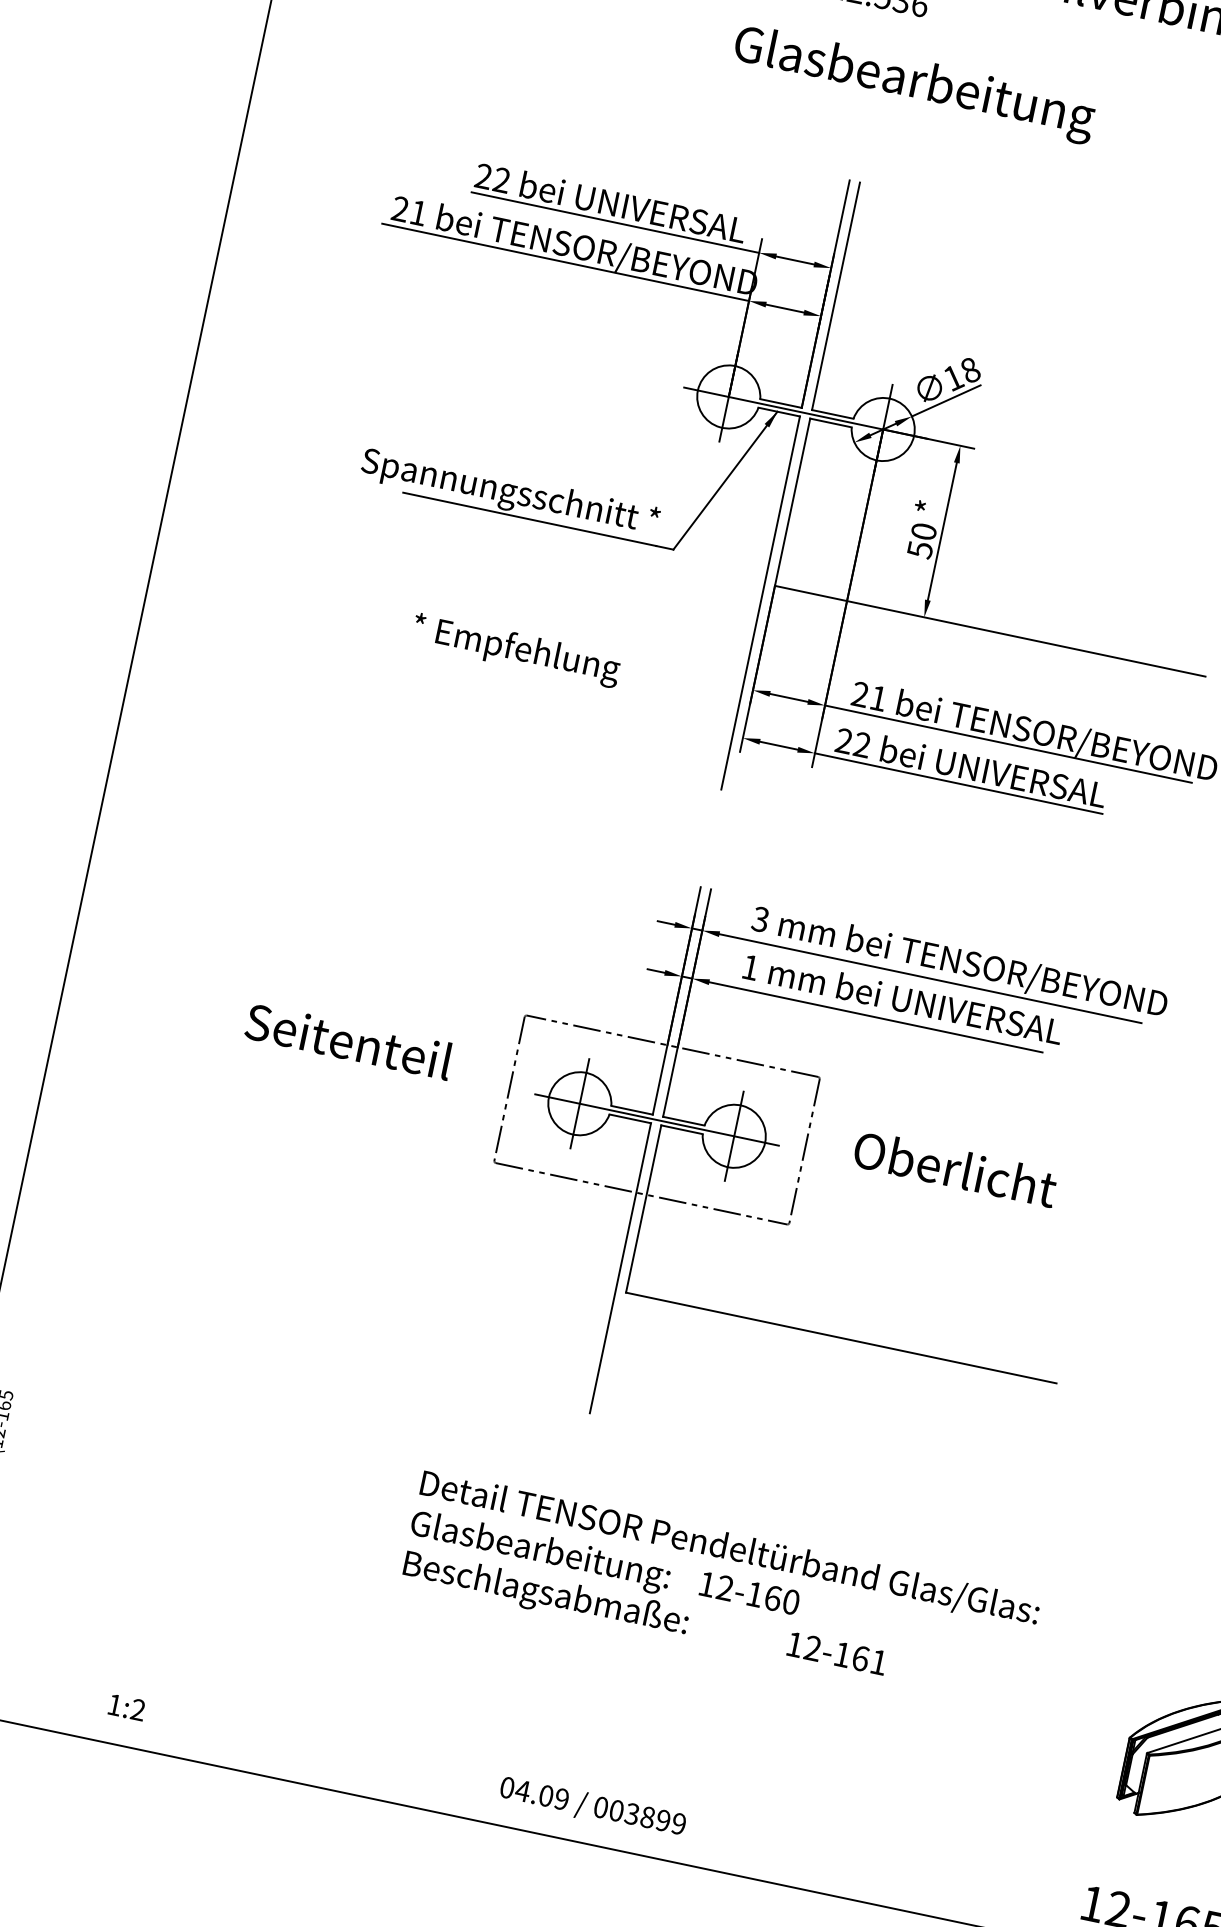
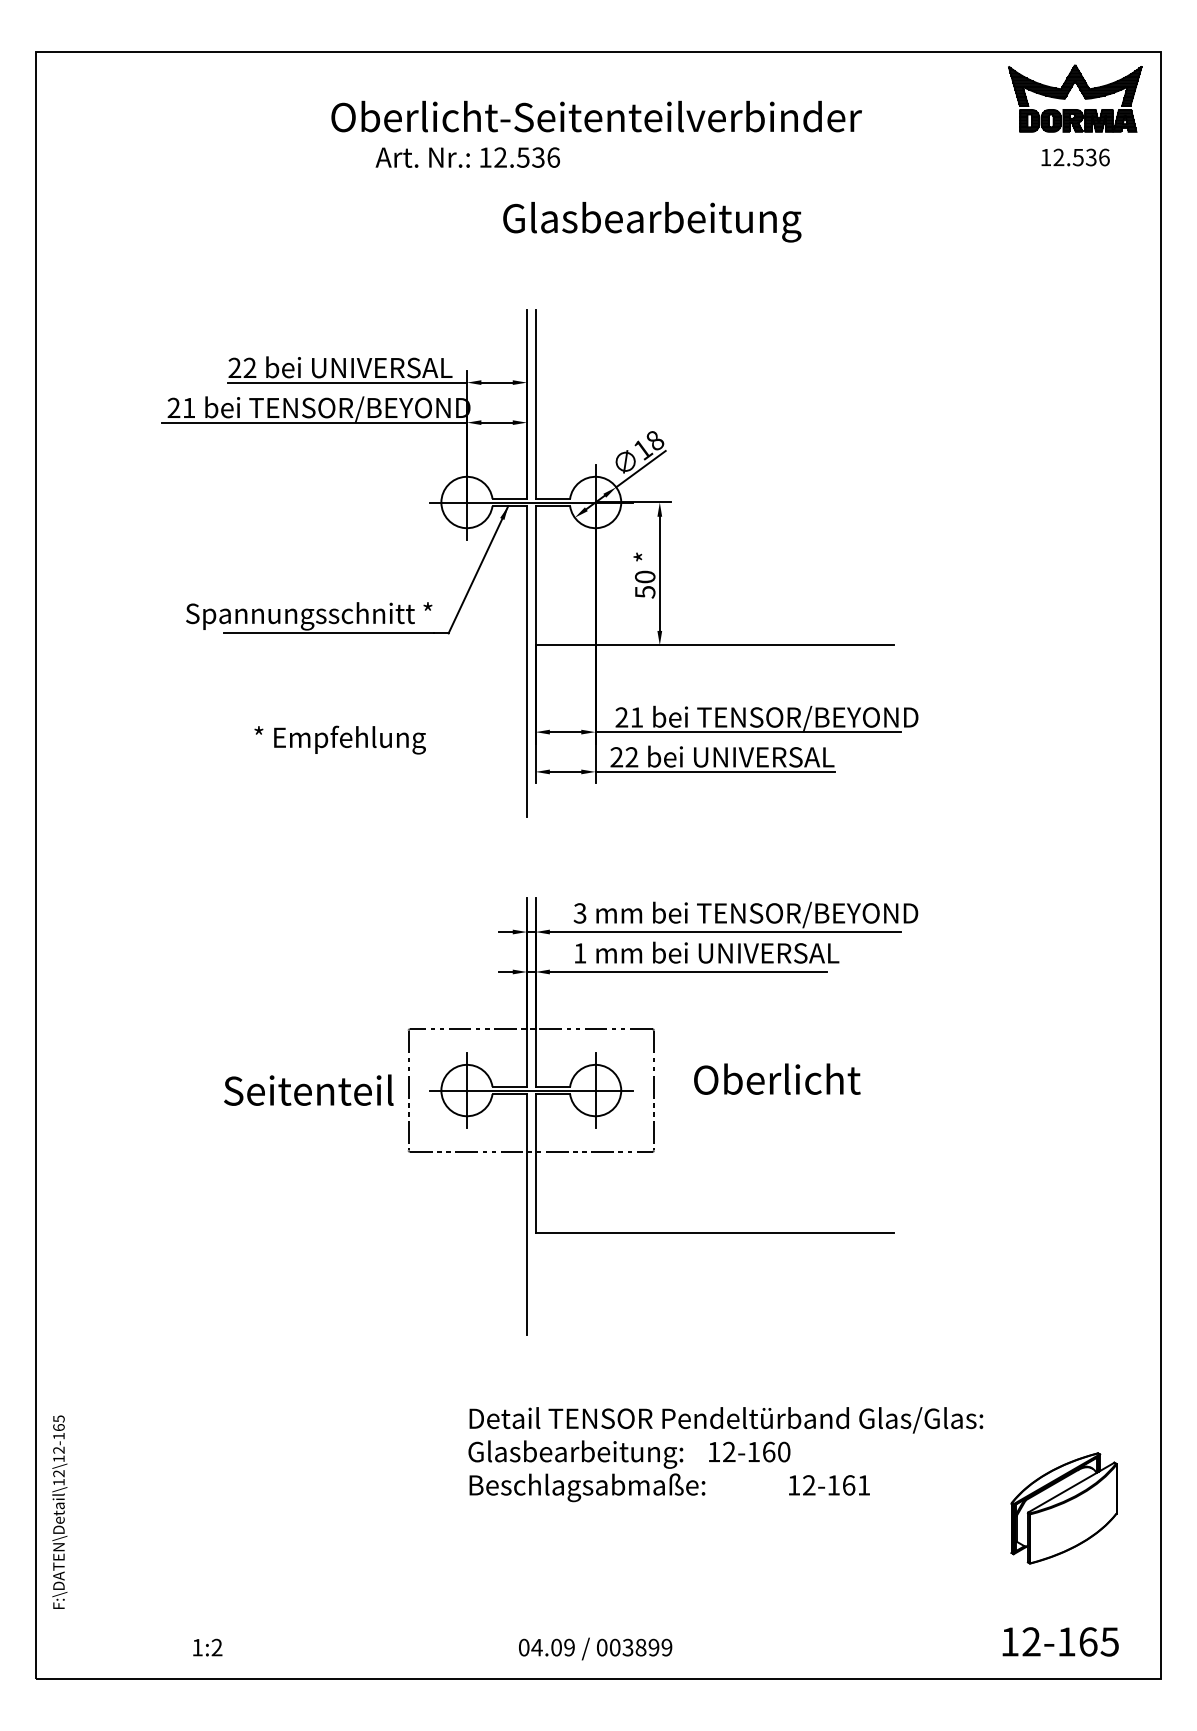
text: (914, 84) -> (652, 222), moved
text: (349, 1039) -> (308, 1089), moved
text: (720, 1590) -> (725, 1454), moved

